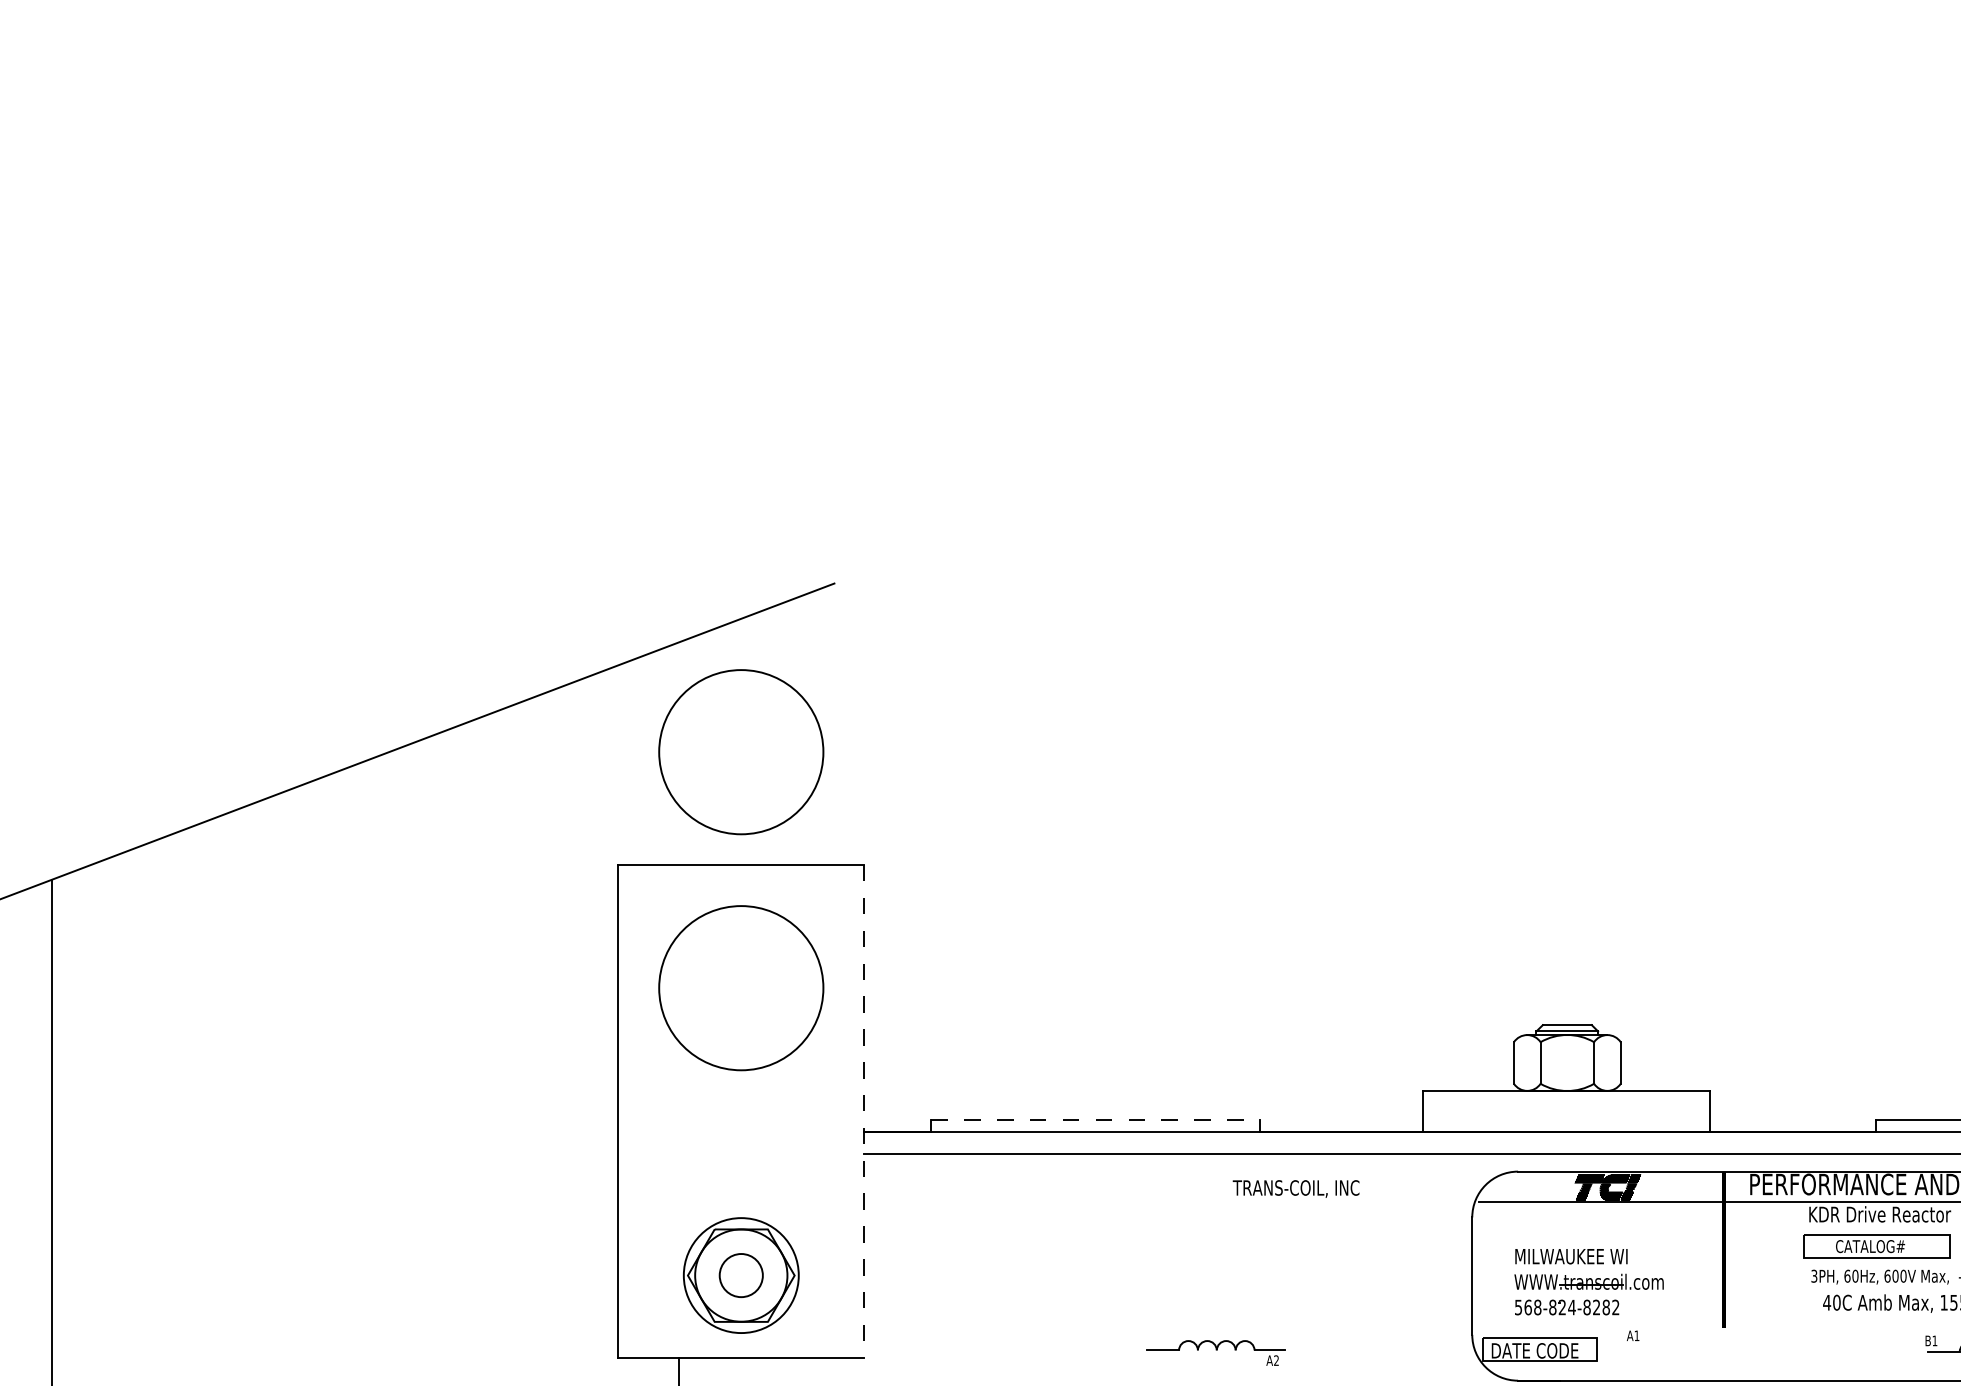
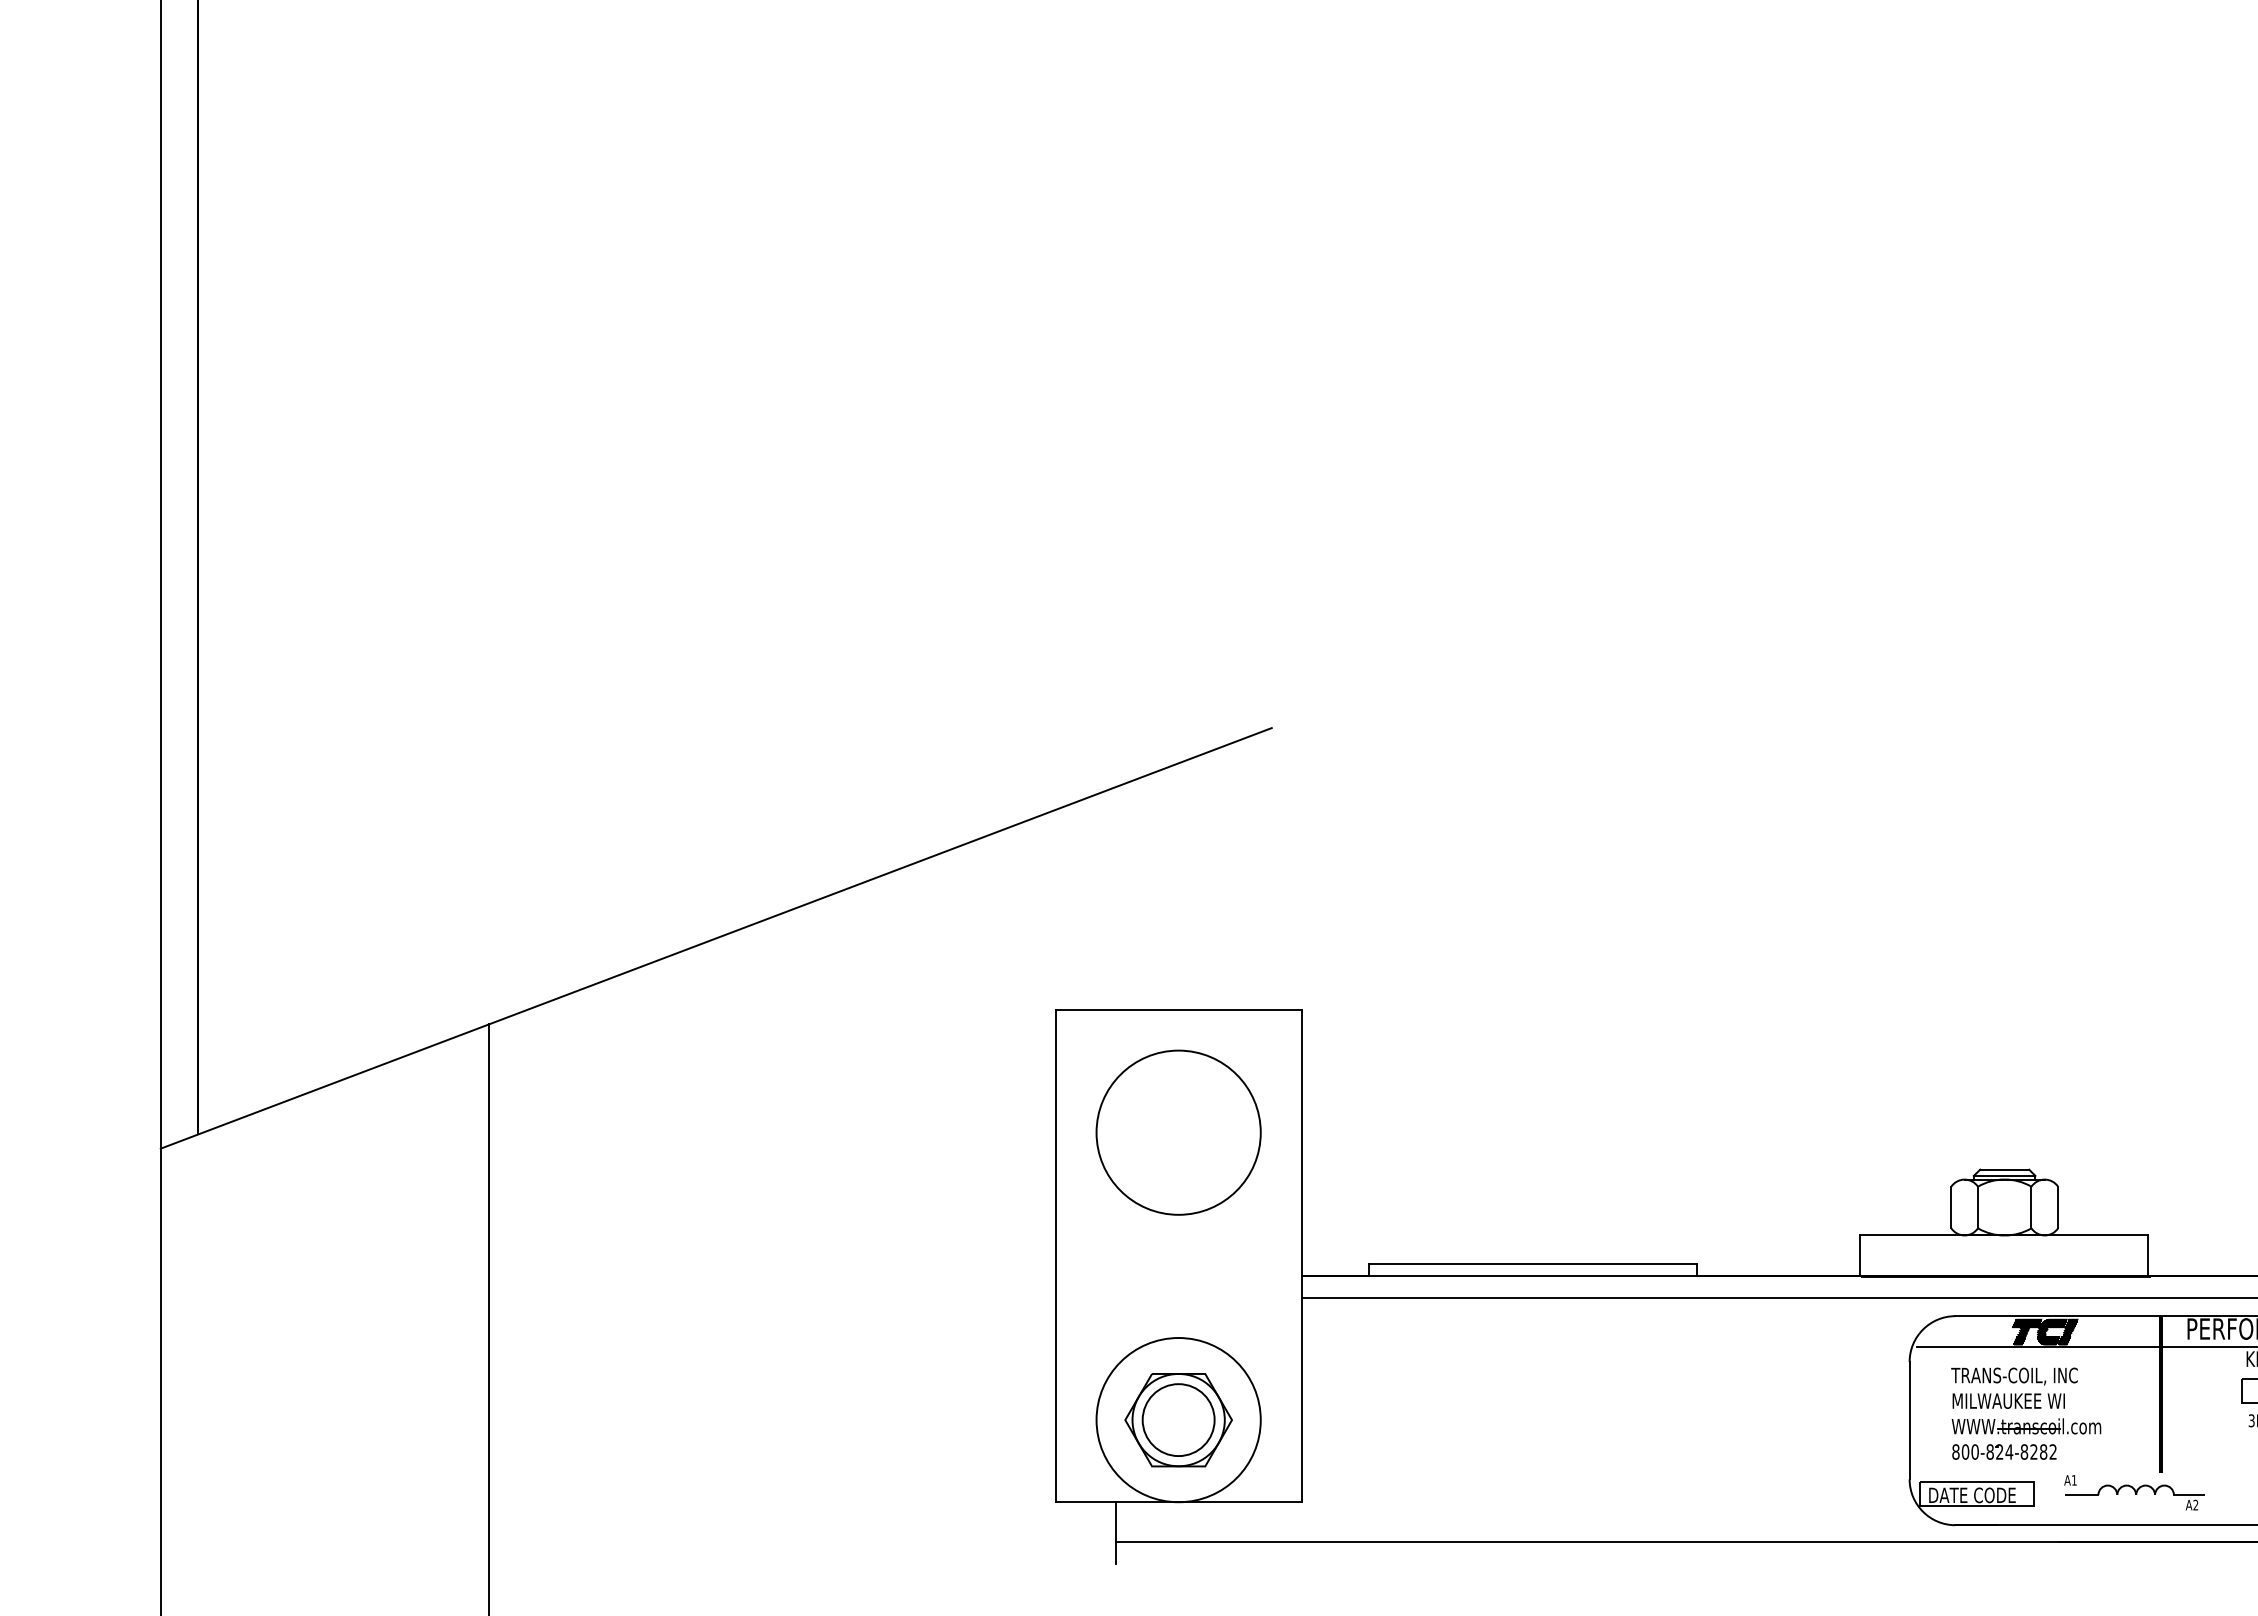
circle: (741, 751) -> (1178, 896), removed
line: (864, 1111) -> (1301, 1256), dashed -> solid
line: (1096, 1119) -> (1533, 1264), dashed -> solid
text: (1296, 1188) -> (2014, 1376), moved
circle: (741, 1275) -> (1178, 1420), size x1.43
circle: (741, 1275) -> (1178, 1420), size x1.67
text: (1528, 1306) -> (1965, 1451), 568-824-8282 -> 800-824-8282
part: (1215, 1352) -> (2134, 1497), moved

